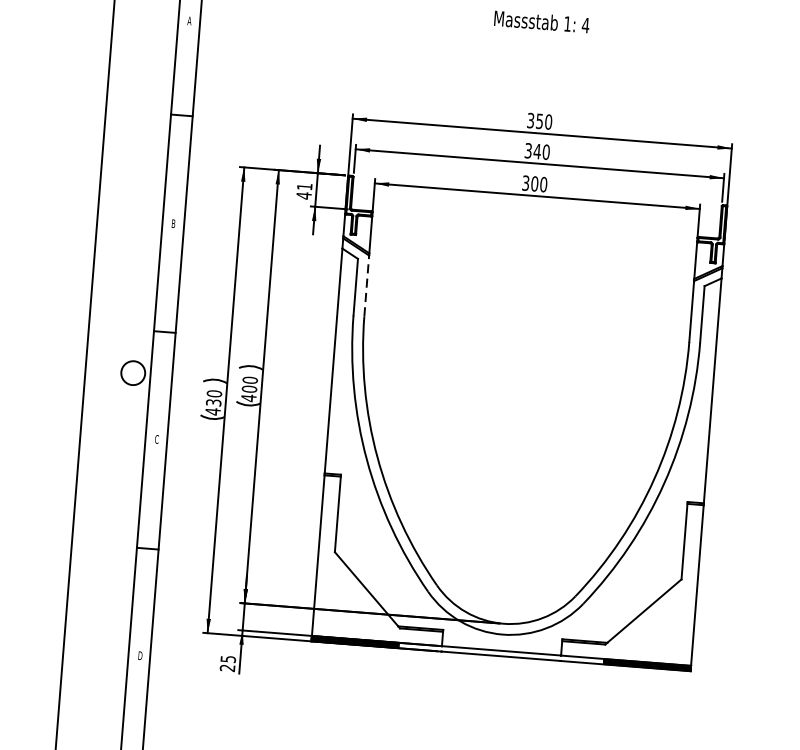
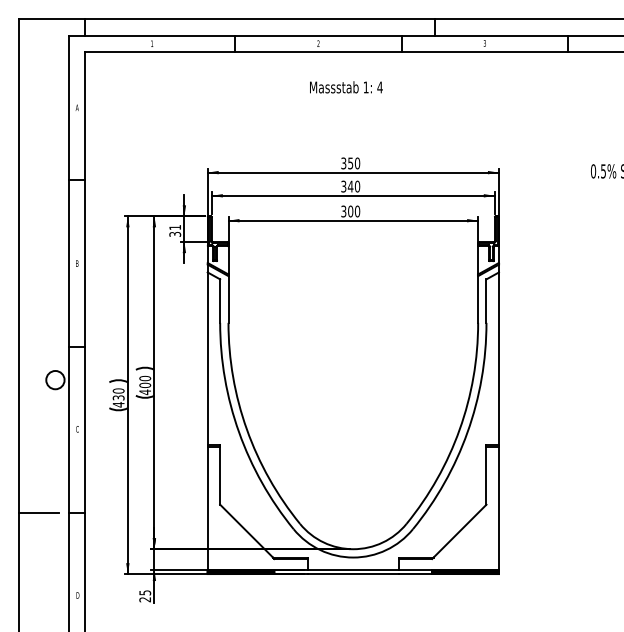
text: (304, 195) -> (175, 234), 41 -> 31
line: (366, 285) -> (228, 299), dashed -> solid
line: (97, 545) -> (38, 513), added

